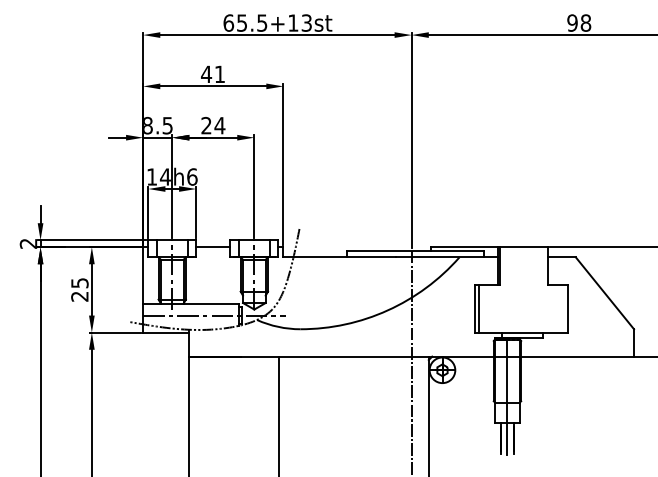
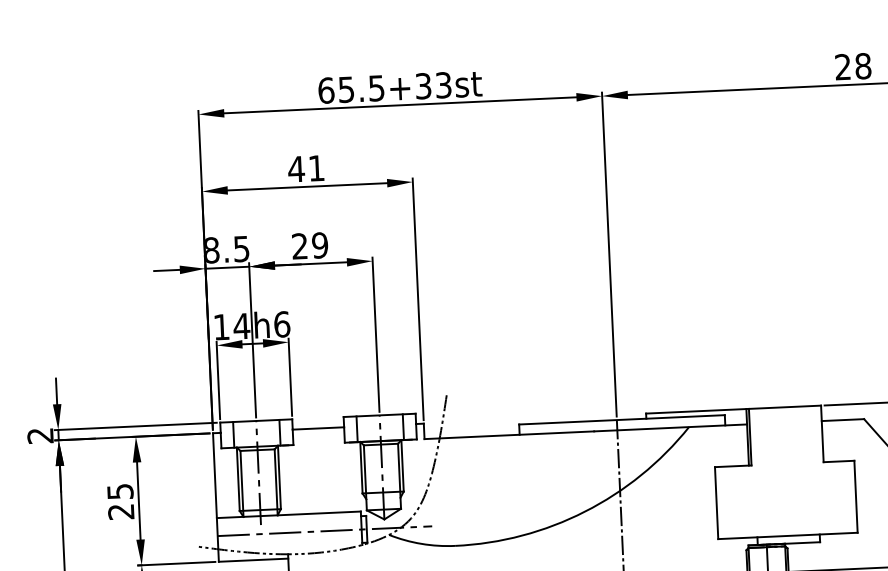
text: (293, 22) -> (423, 85), 65.5+13st -> 65.5+33st
text: (572, 22) -> (842, 66), 98 -> 28
text: (219, 125) -> (319, 245), 24 -> 29
line: (479, 308) -> (722, 502), removed

